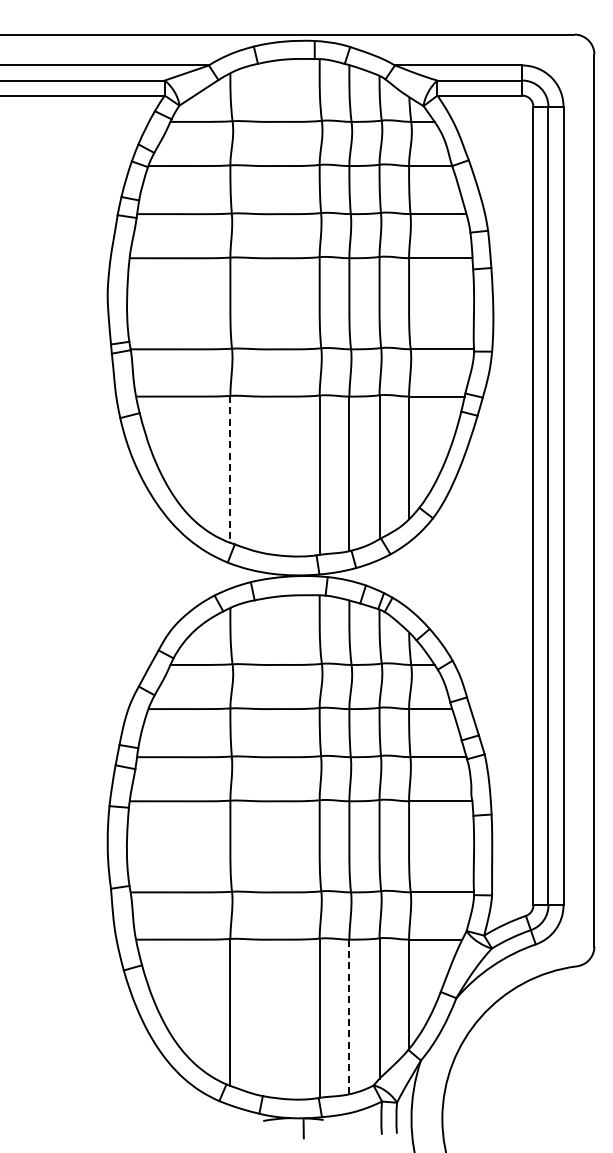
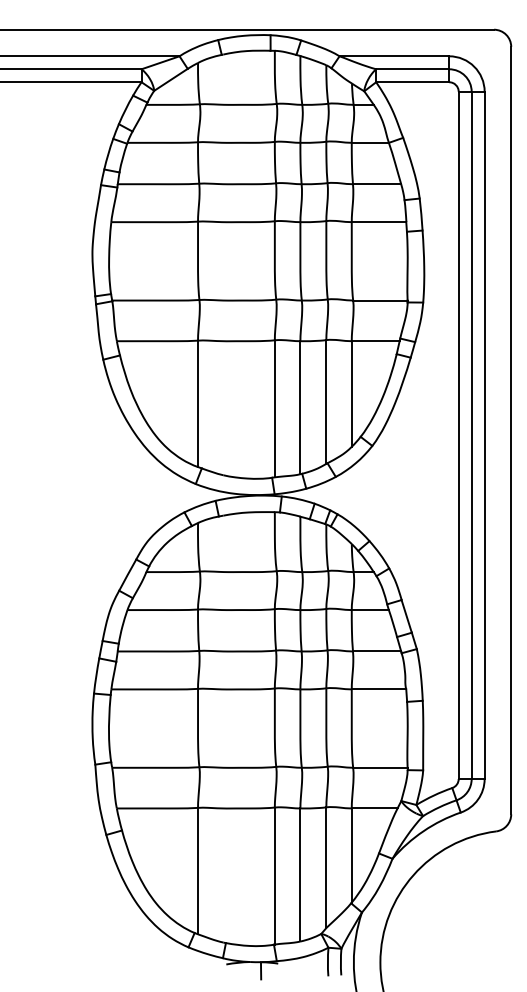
line: (230, 469) -> (198, 403), dashed -> solid
line: (349, 1017) -> (300, 875), dashed -> solid

